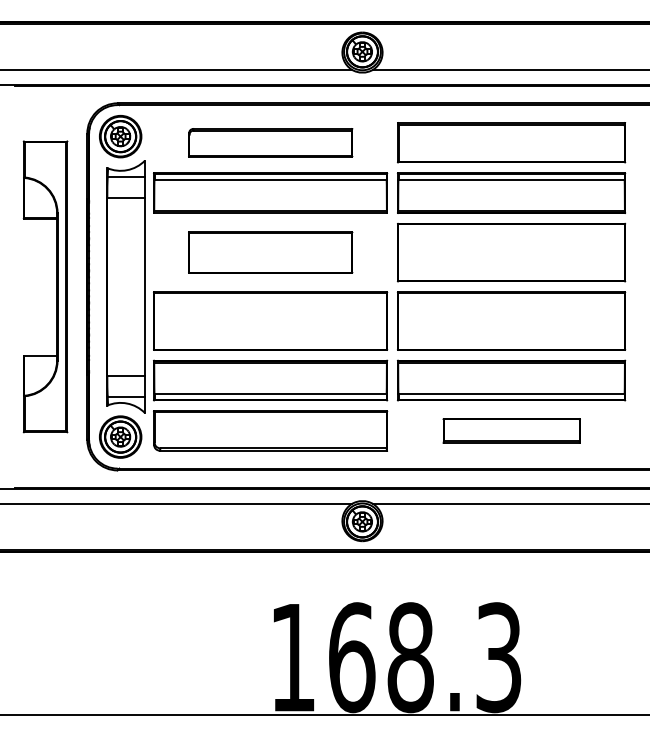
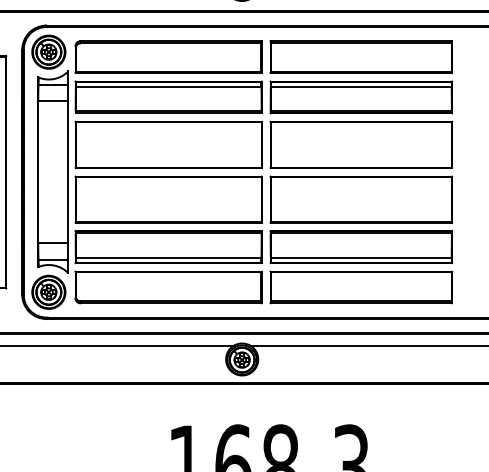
part: (270, 142) -> (168, 56), size x1.43
part: (270, 252) -> (168, 144), size x1.43
part: (511, 430) -> (361, 287), size x1.67

